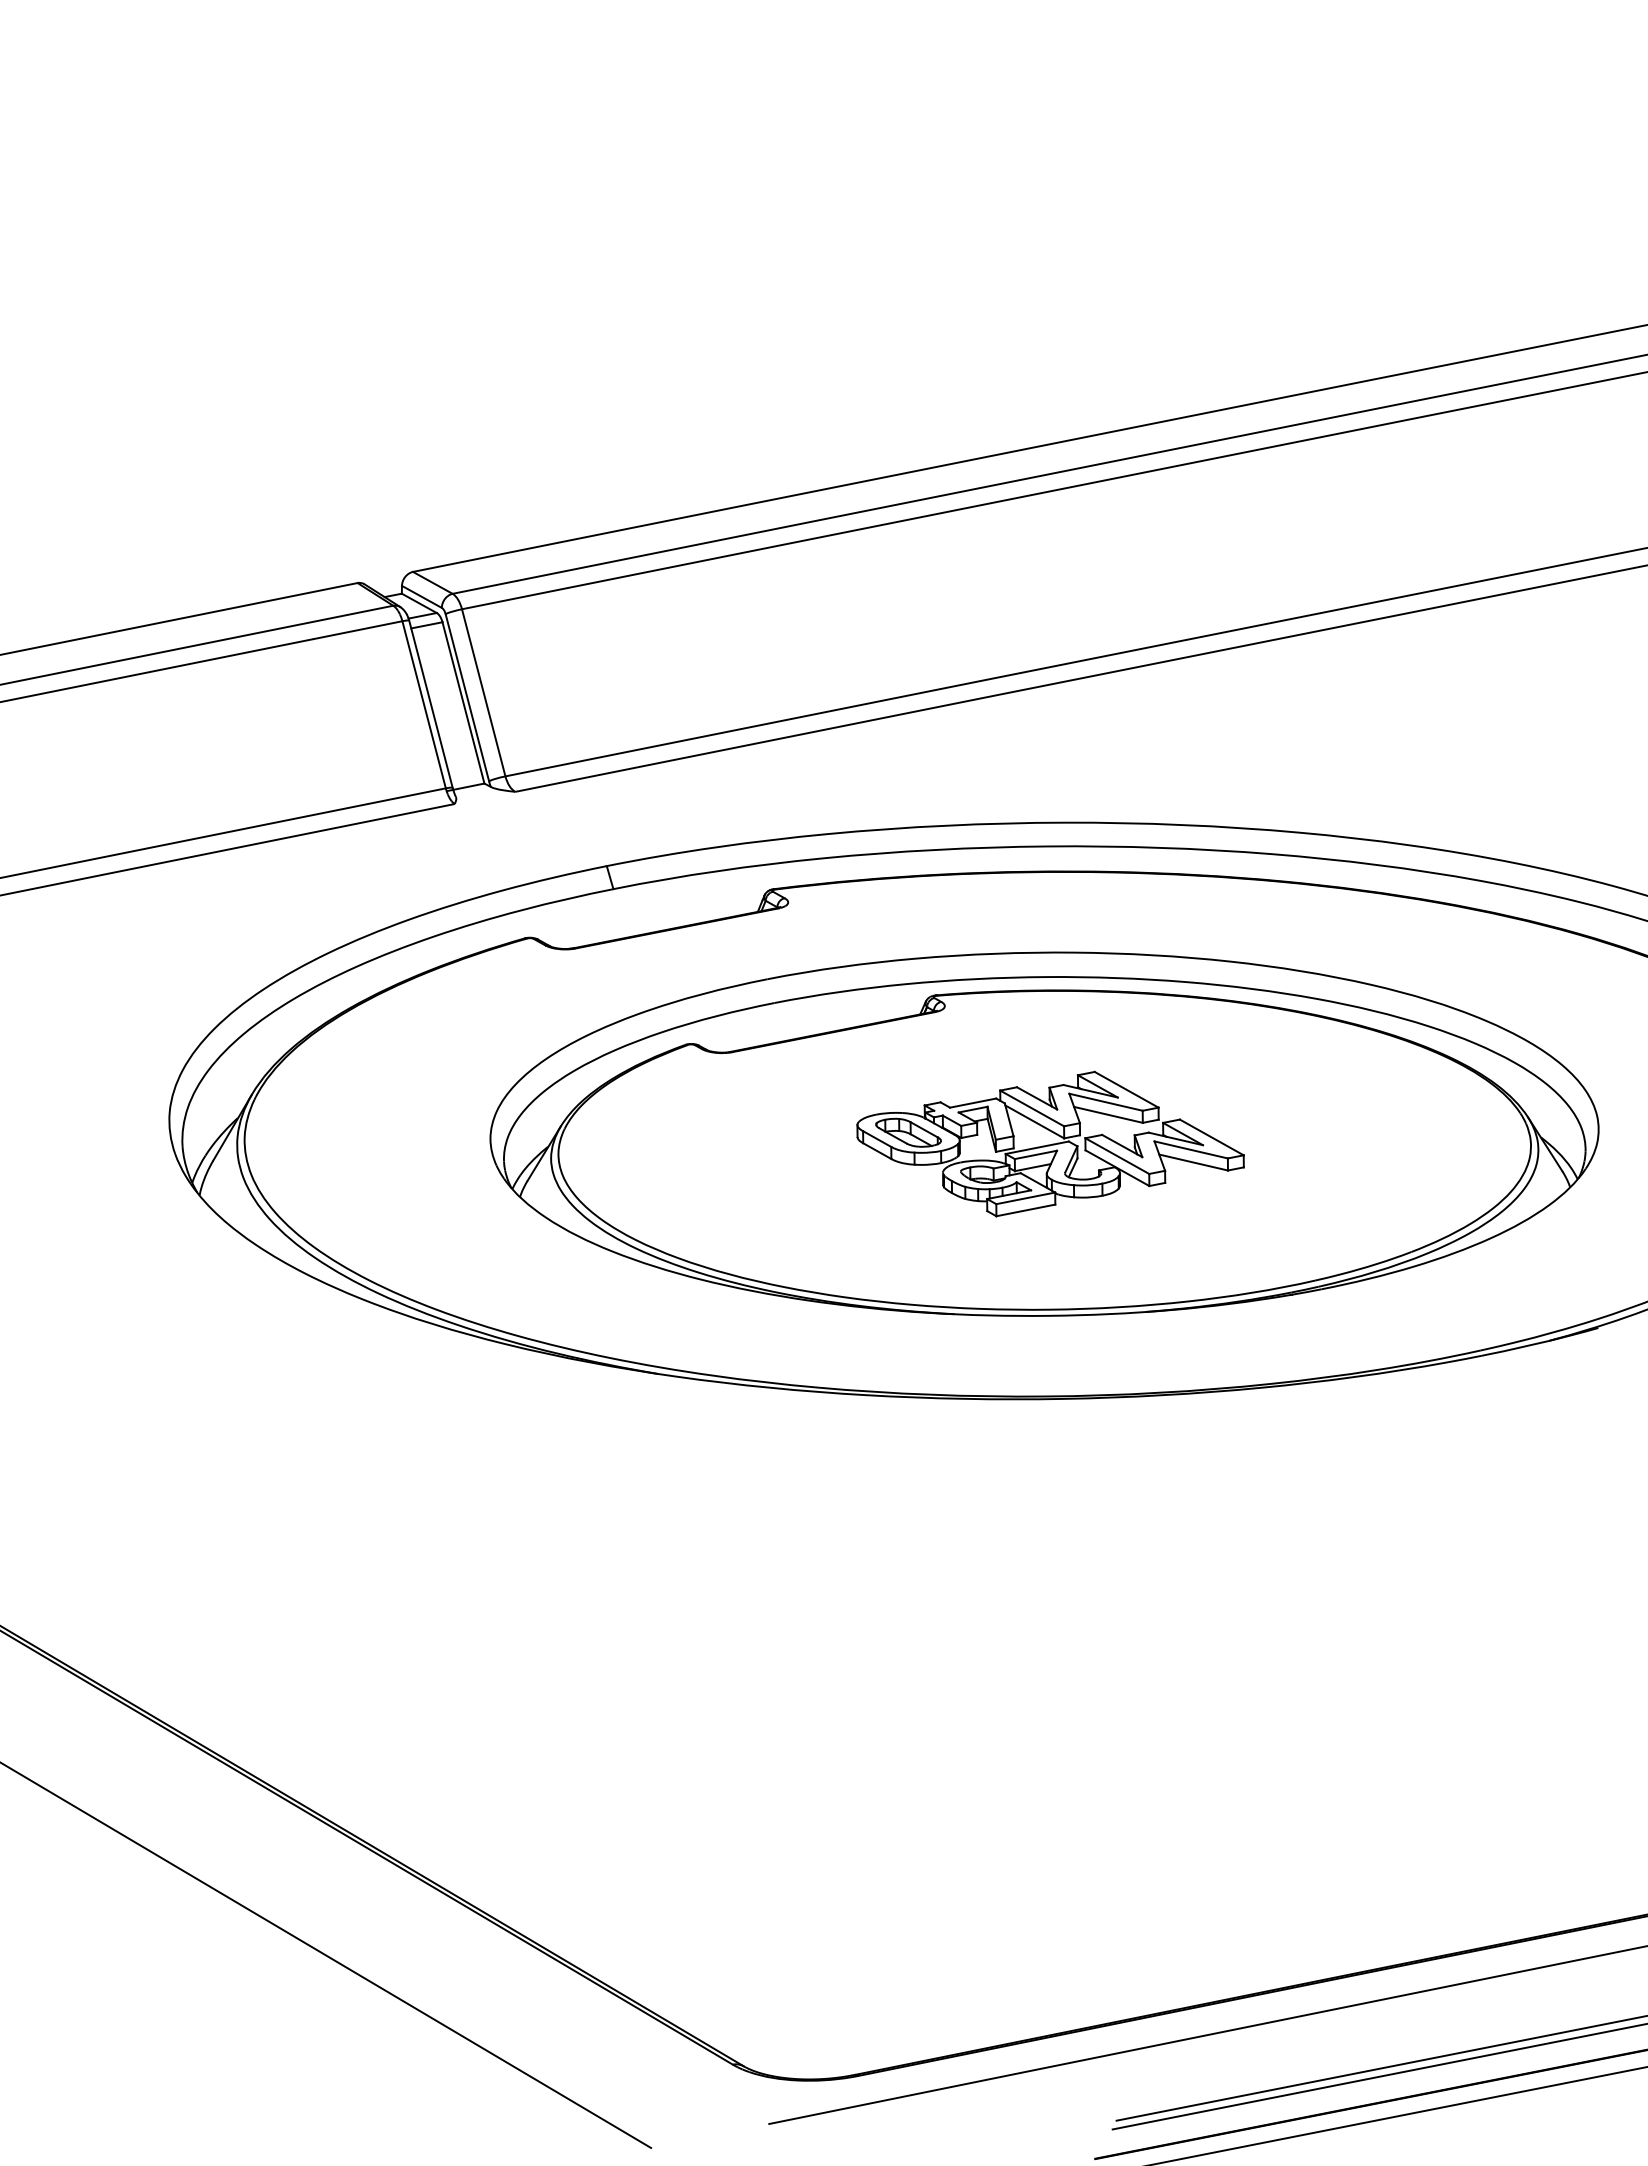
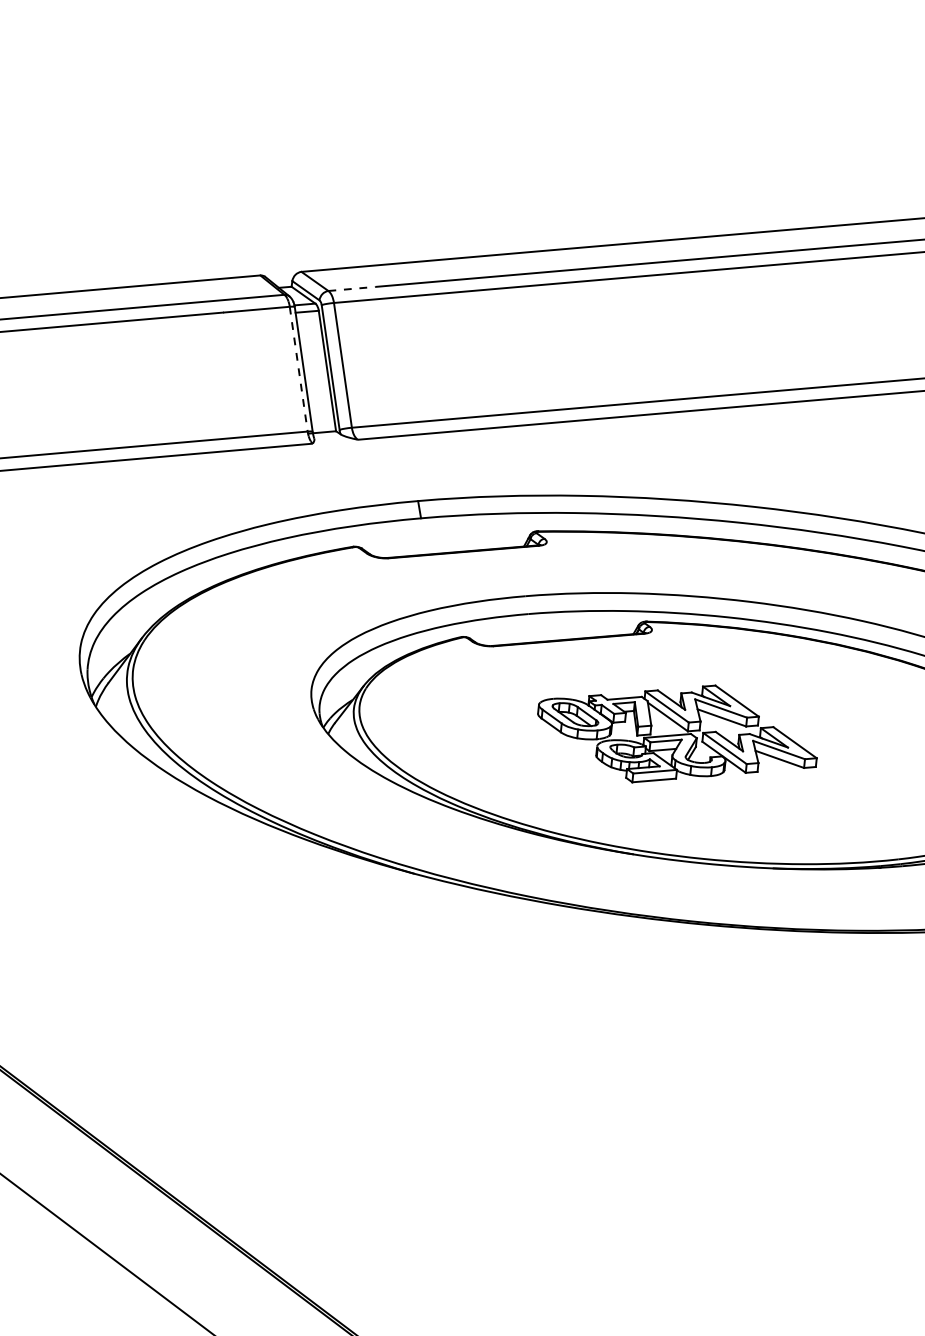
line: (485, 587) -> (352, 289), solid -> dashed
line: (424, 705) -> (298, 369), solid -> dashed
part: (1050, 1143) -> (677, 733), moved

